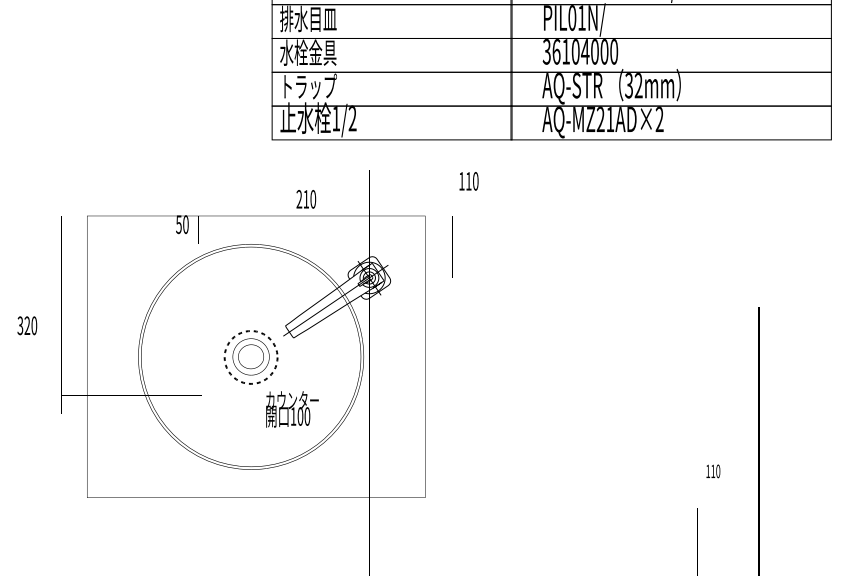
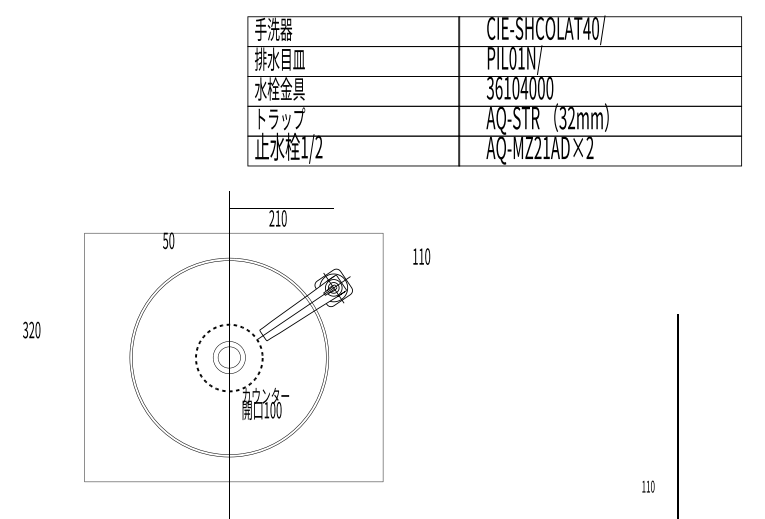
text: (468, 181) -> (421, 256), moved
circle: (250, 356) -> (228, 357), size x1.43
text: (713, 471) -> (648, 486), moved

